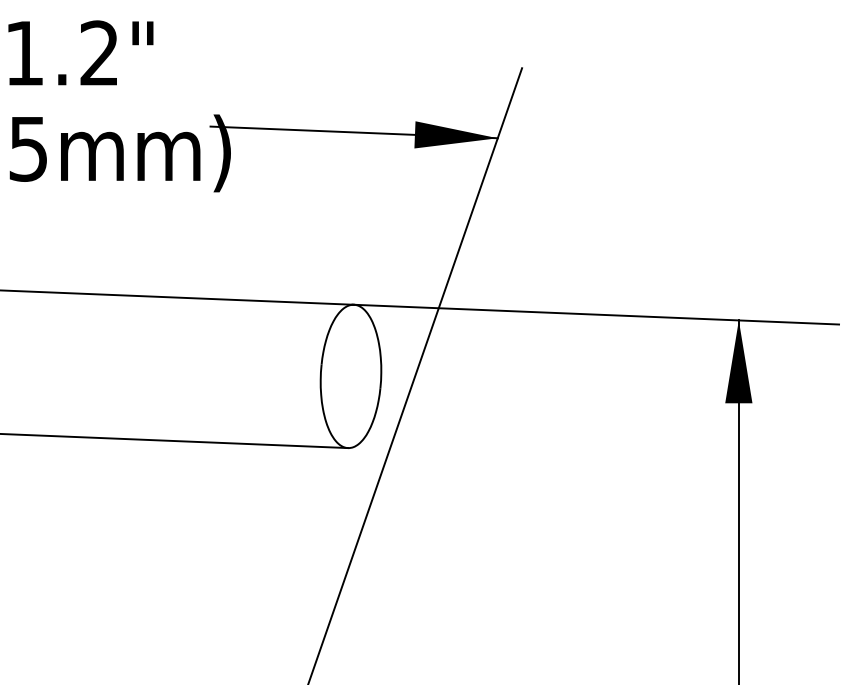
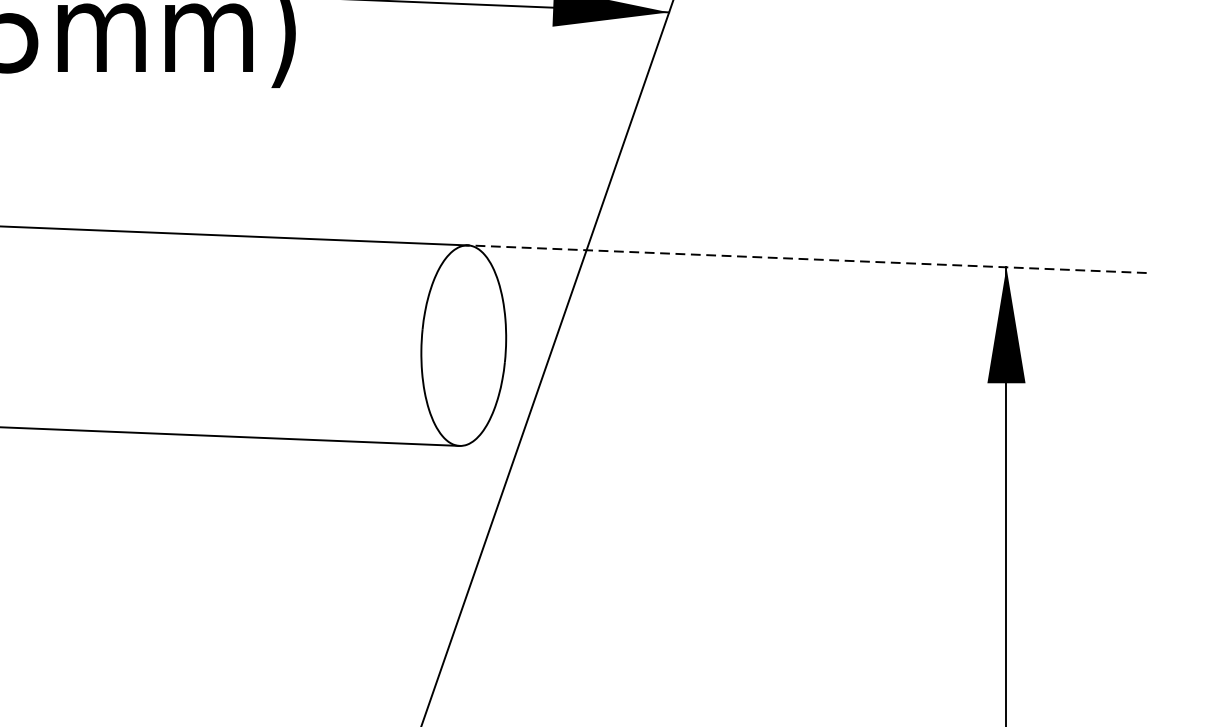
line: (595, 314) -> (805, 259), solid -> dashed

